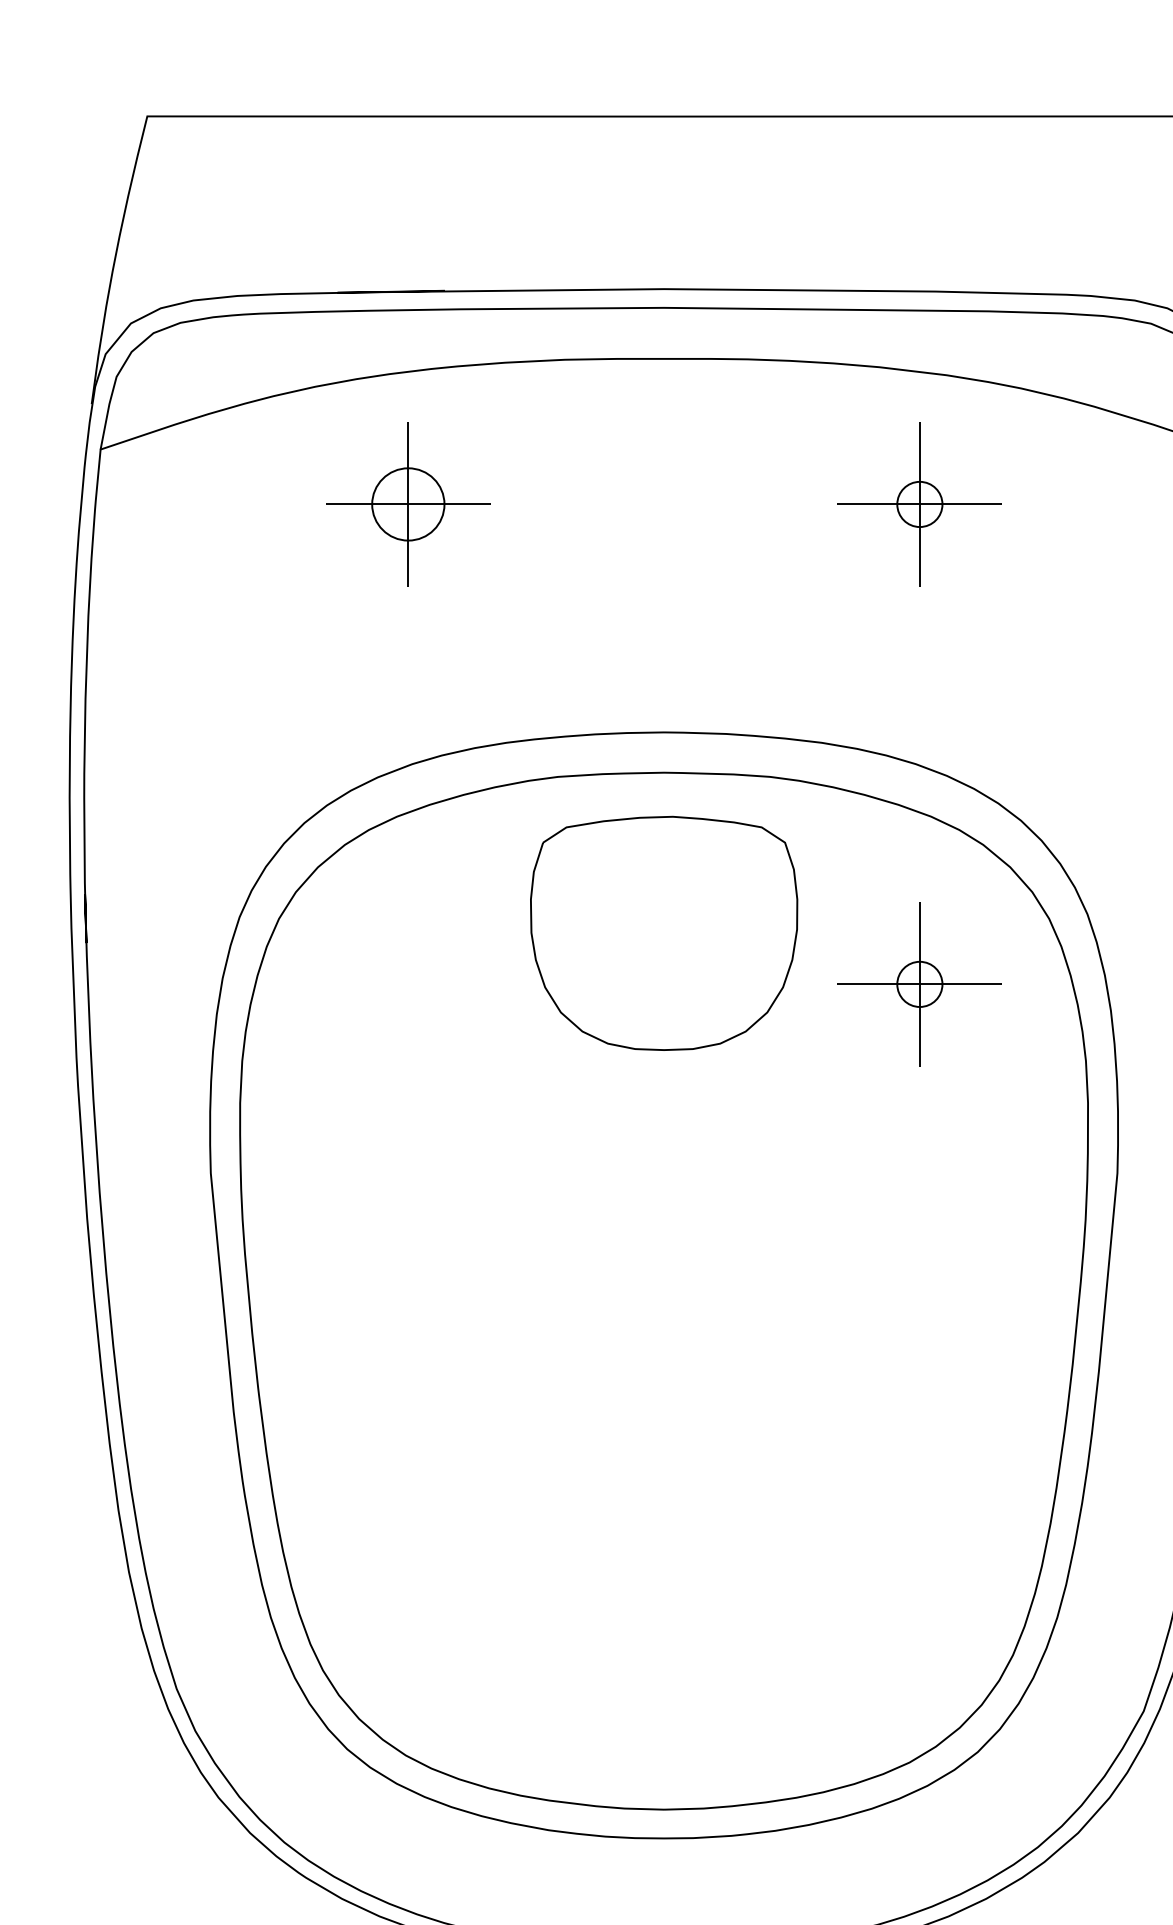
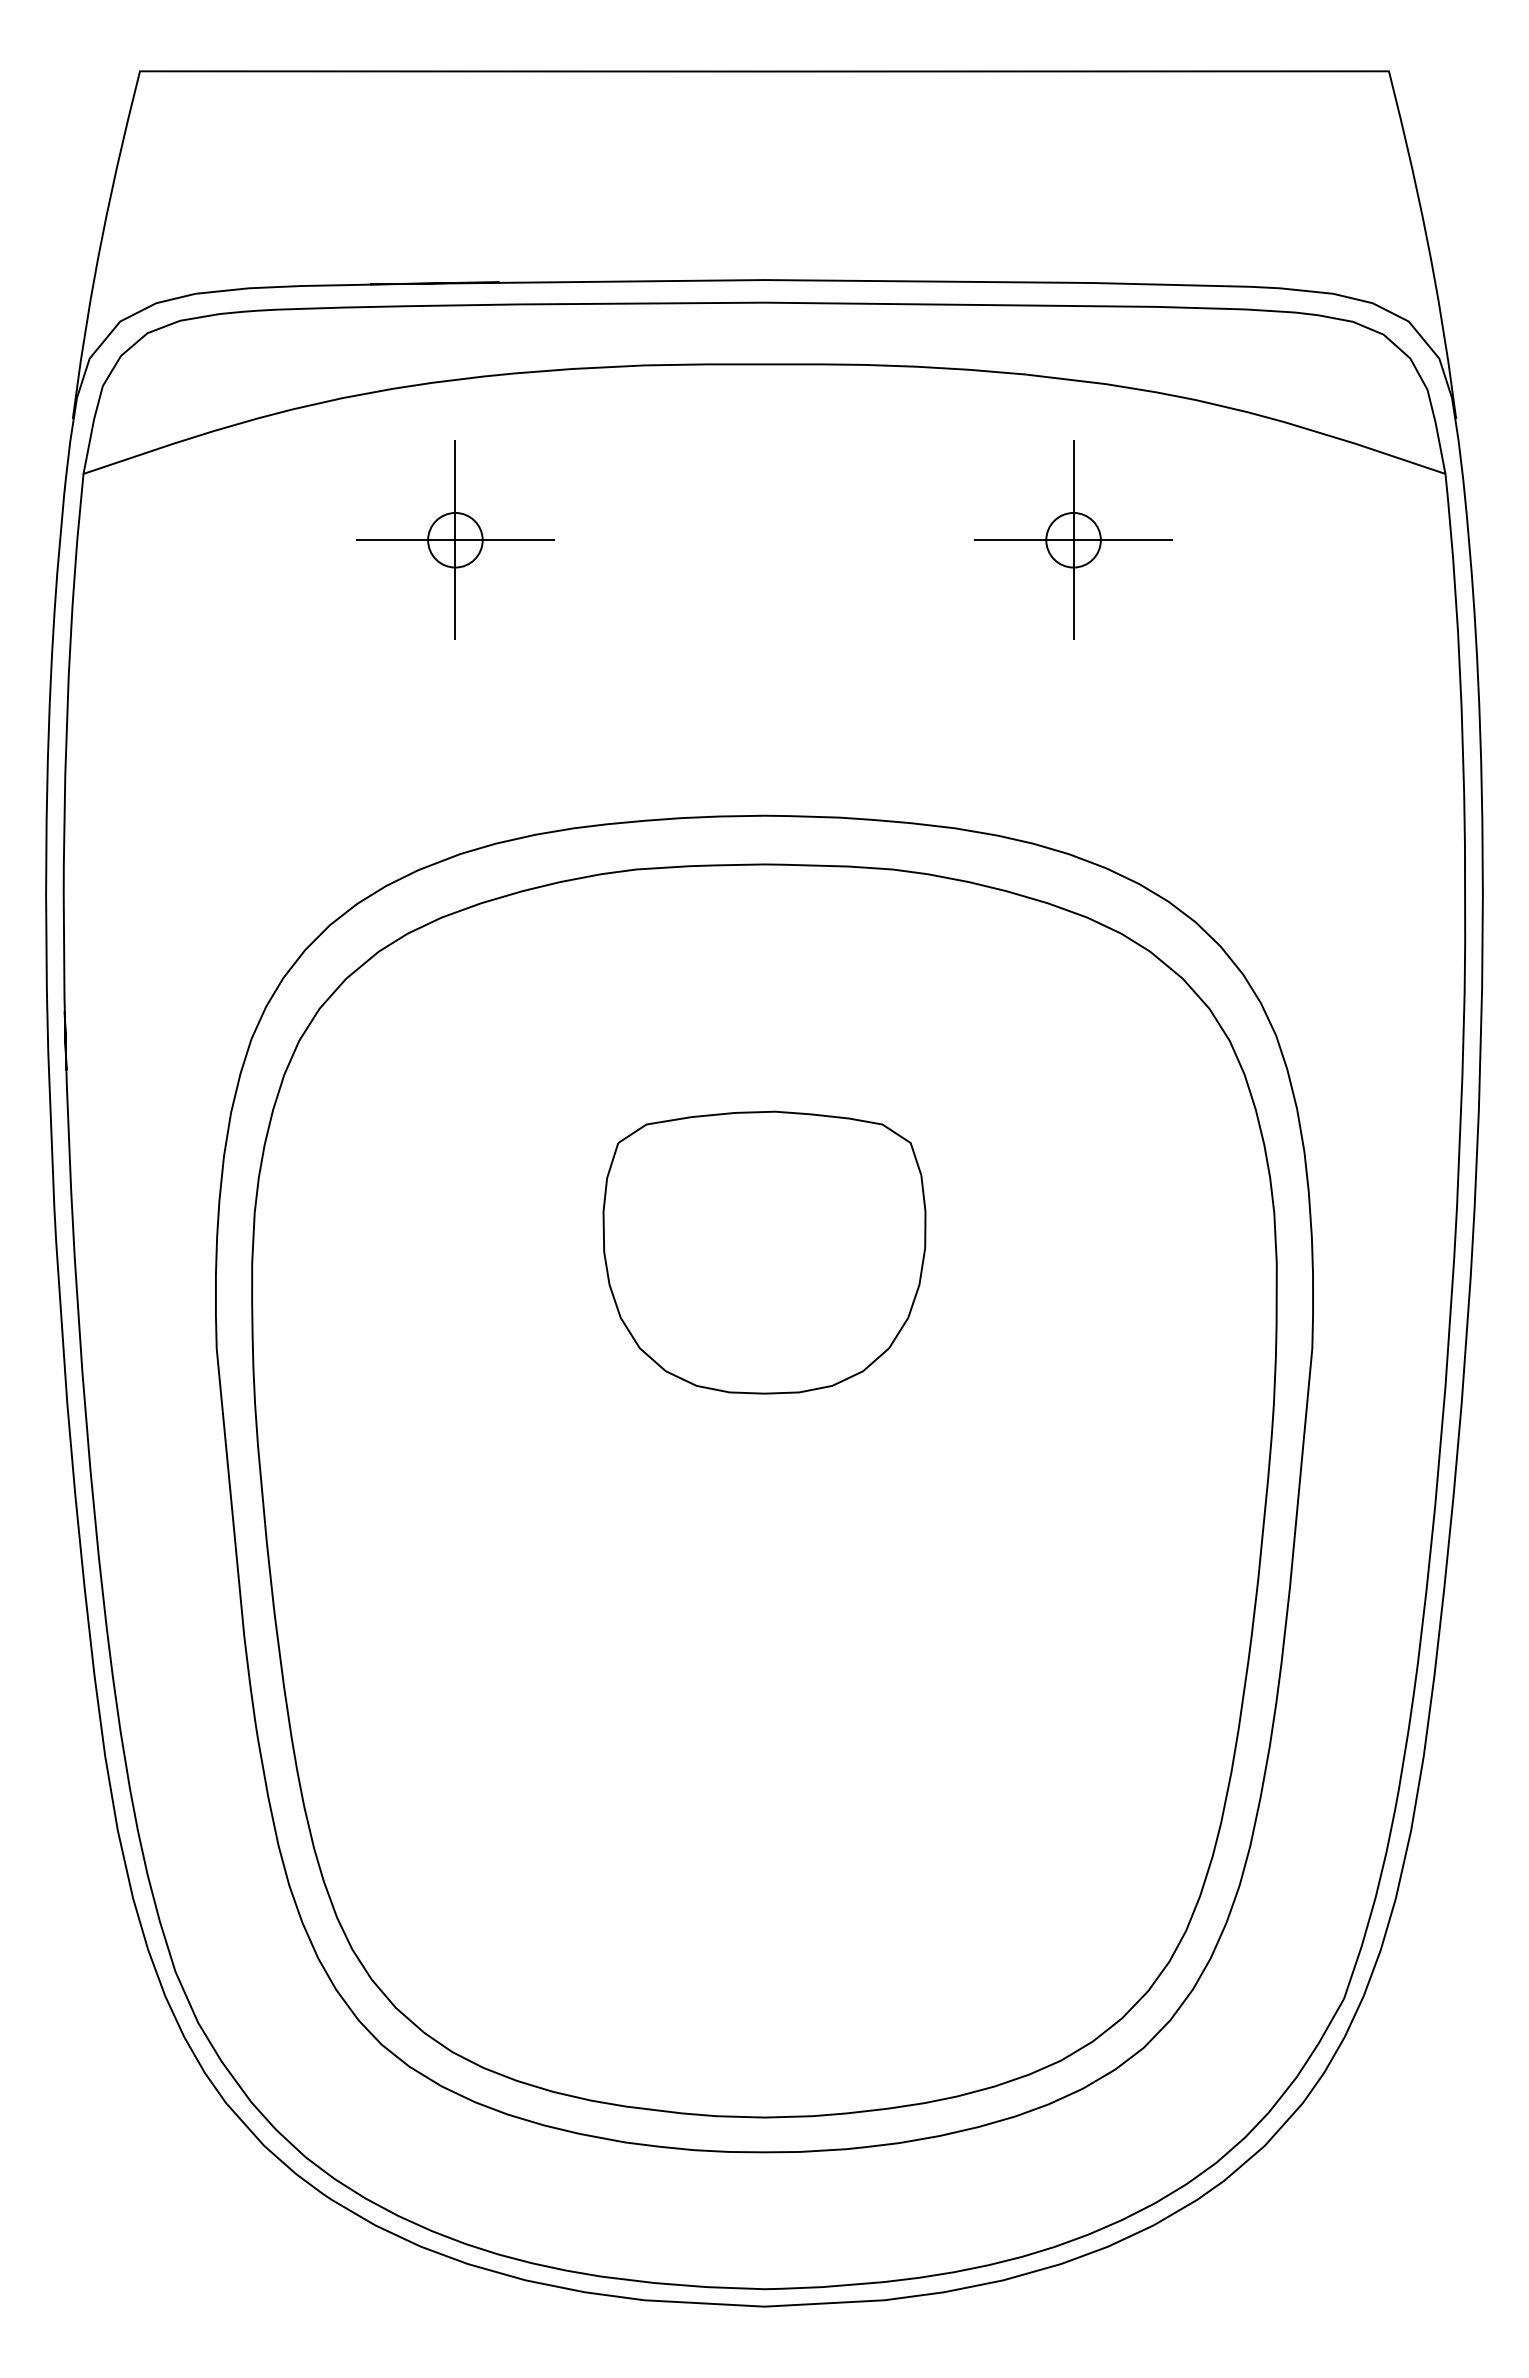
circle: (408, 503) -> (455, 539), size x0.62
part: (664, 933) -> (764, 1252), moved
part: (919, 983) -> (1073, 1119), removed

